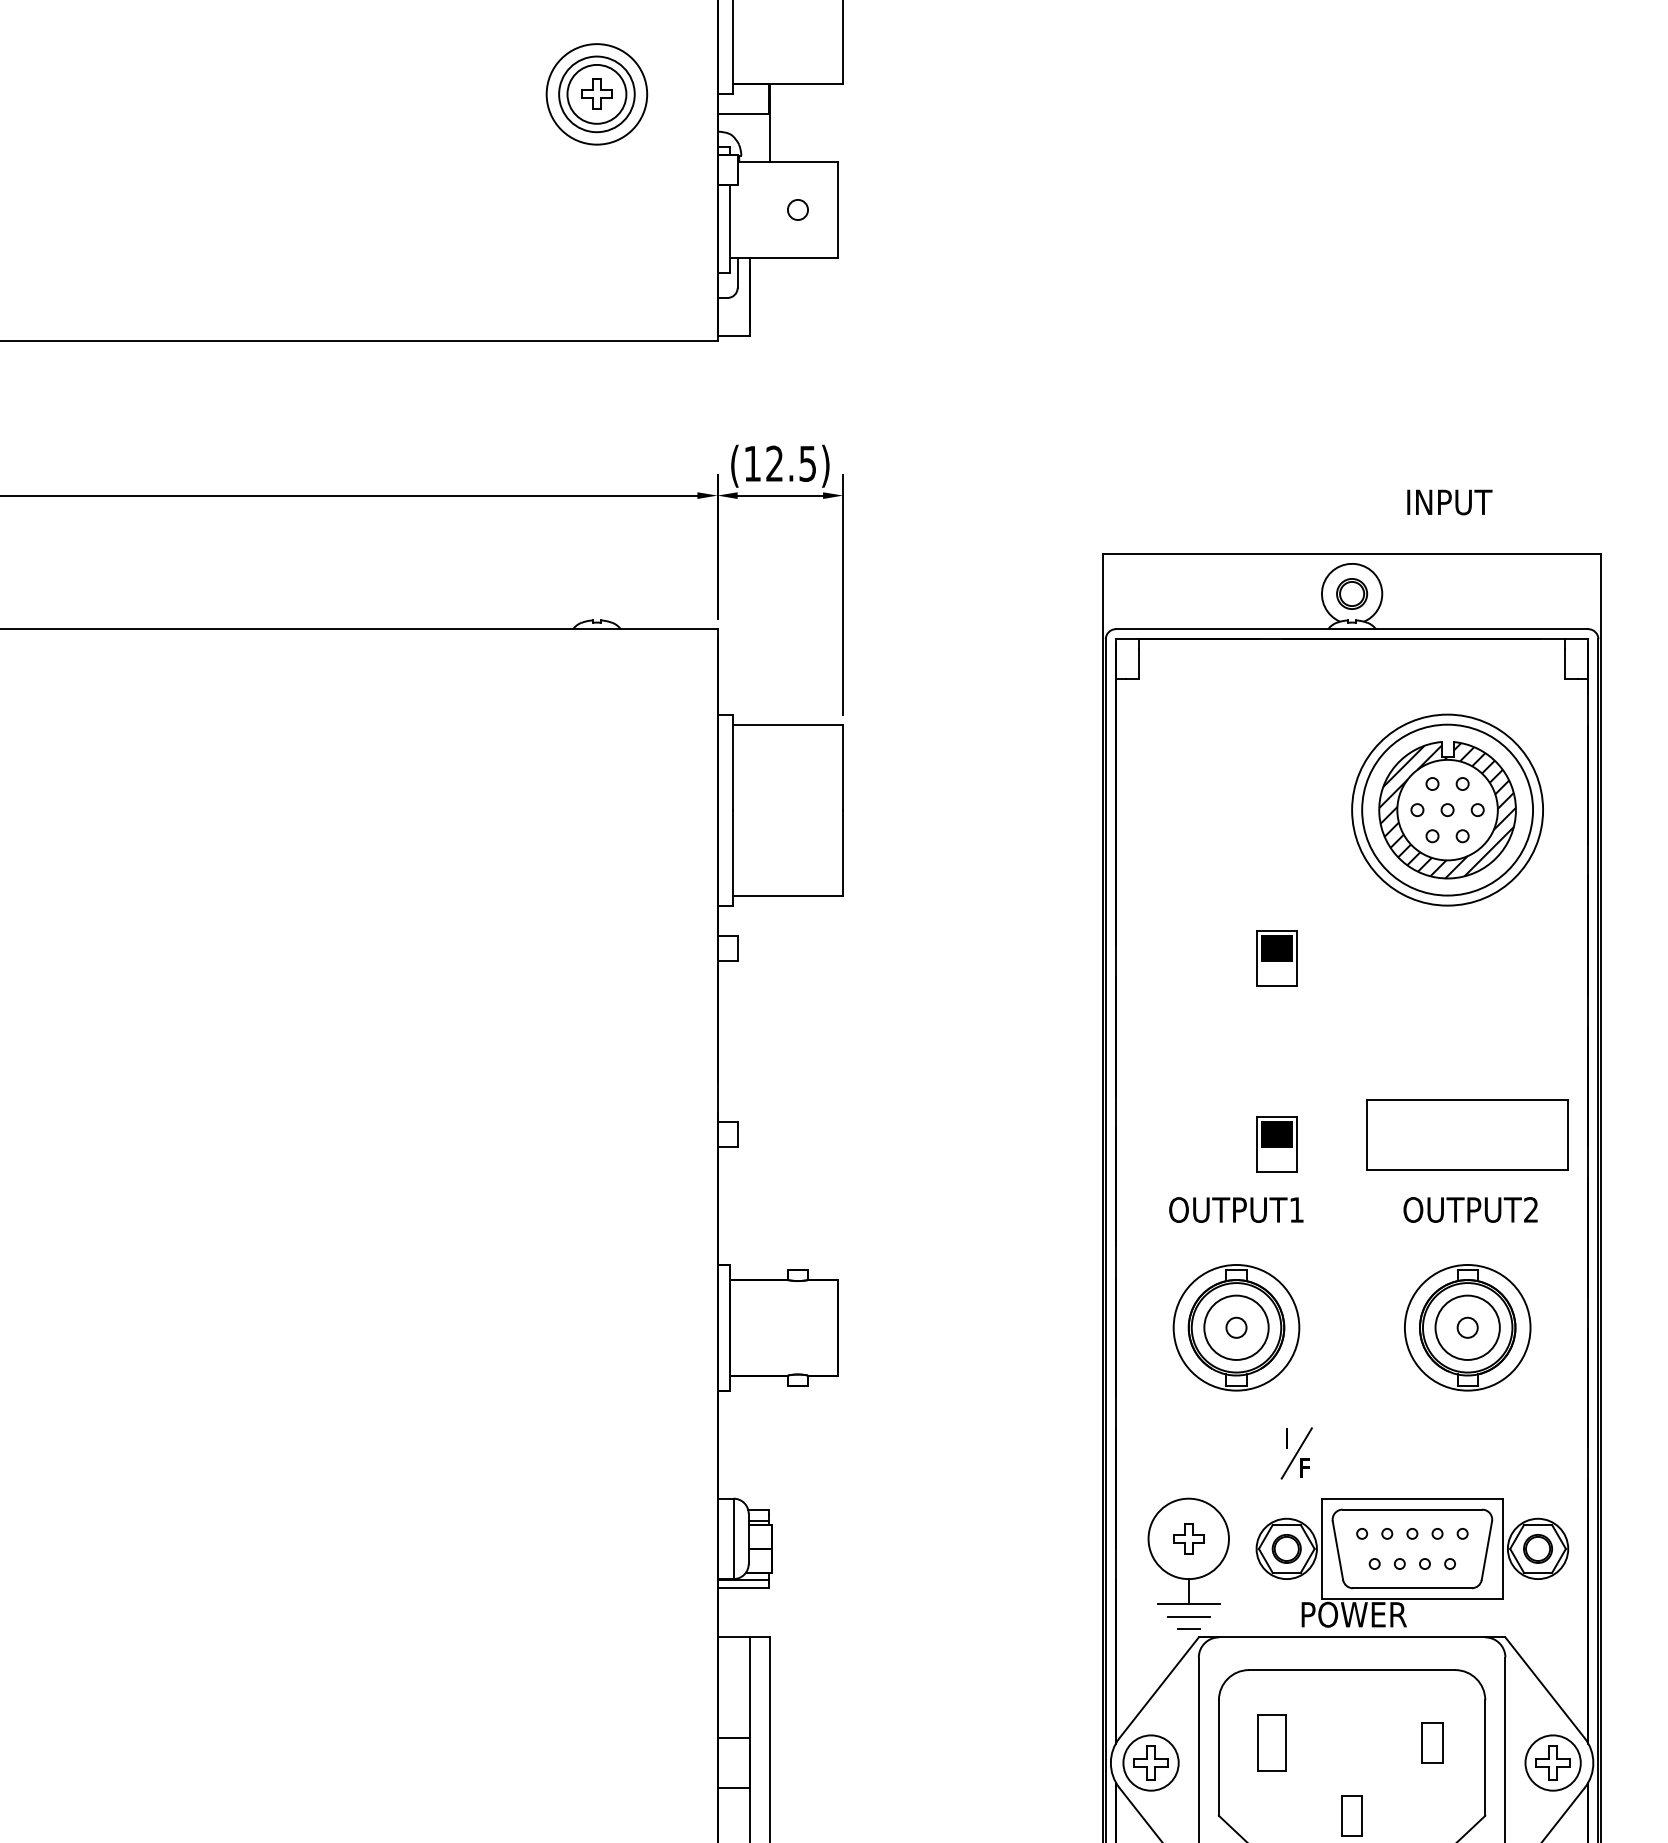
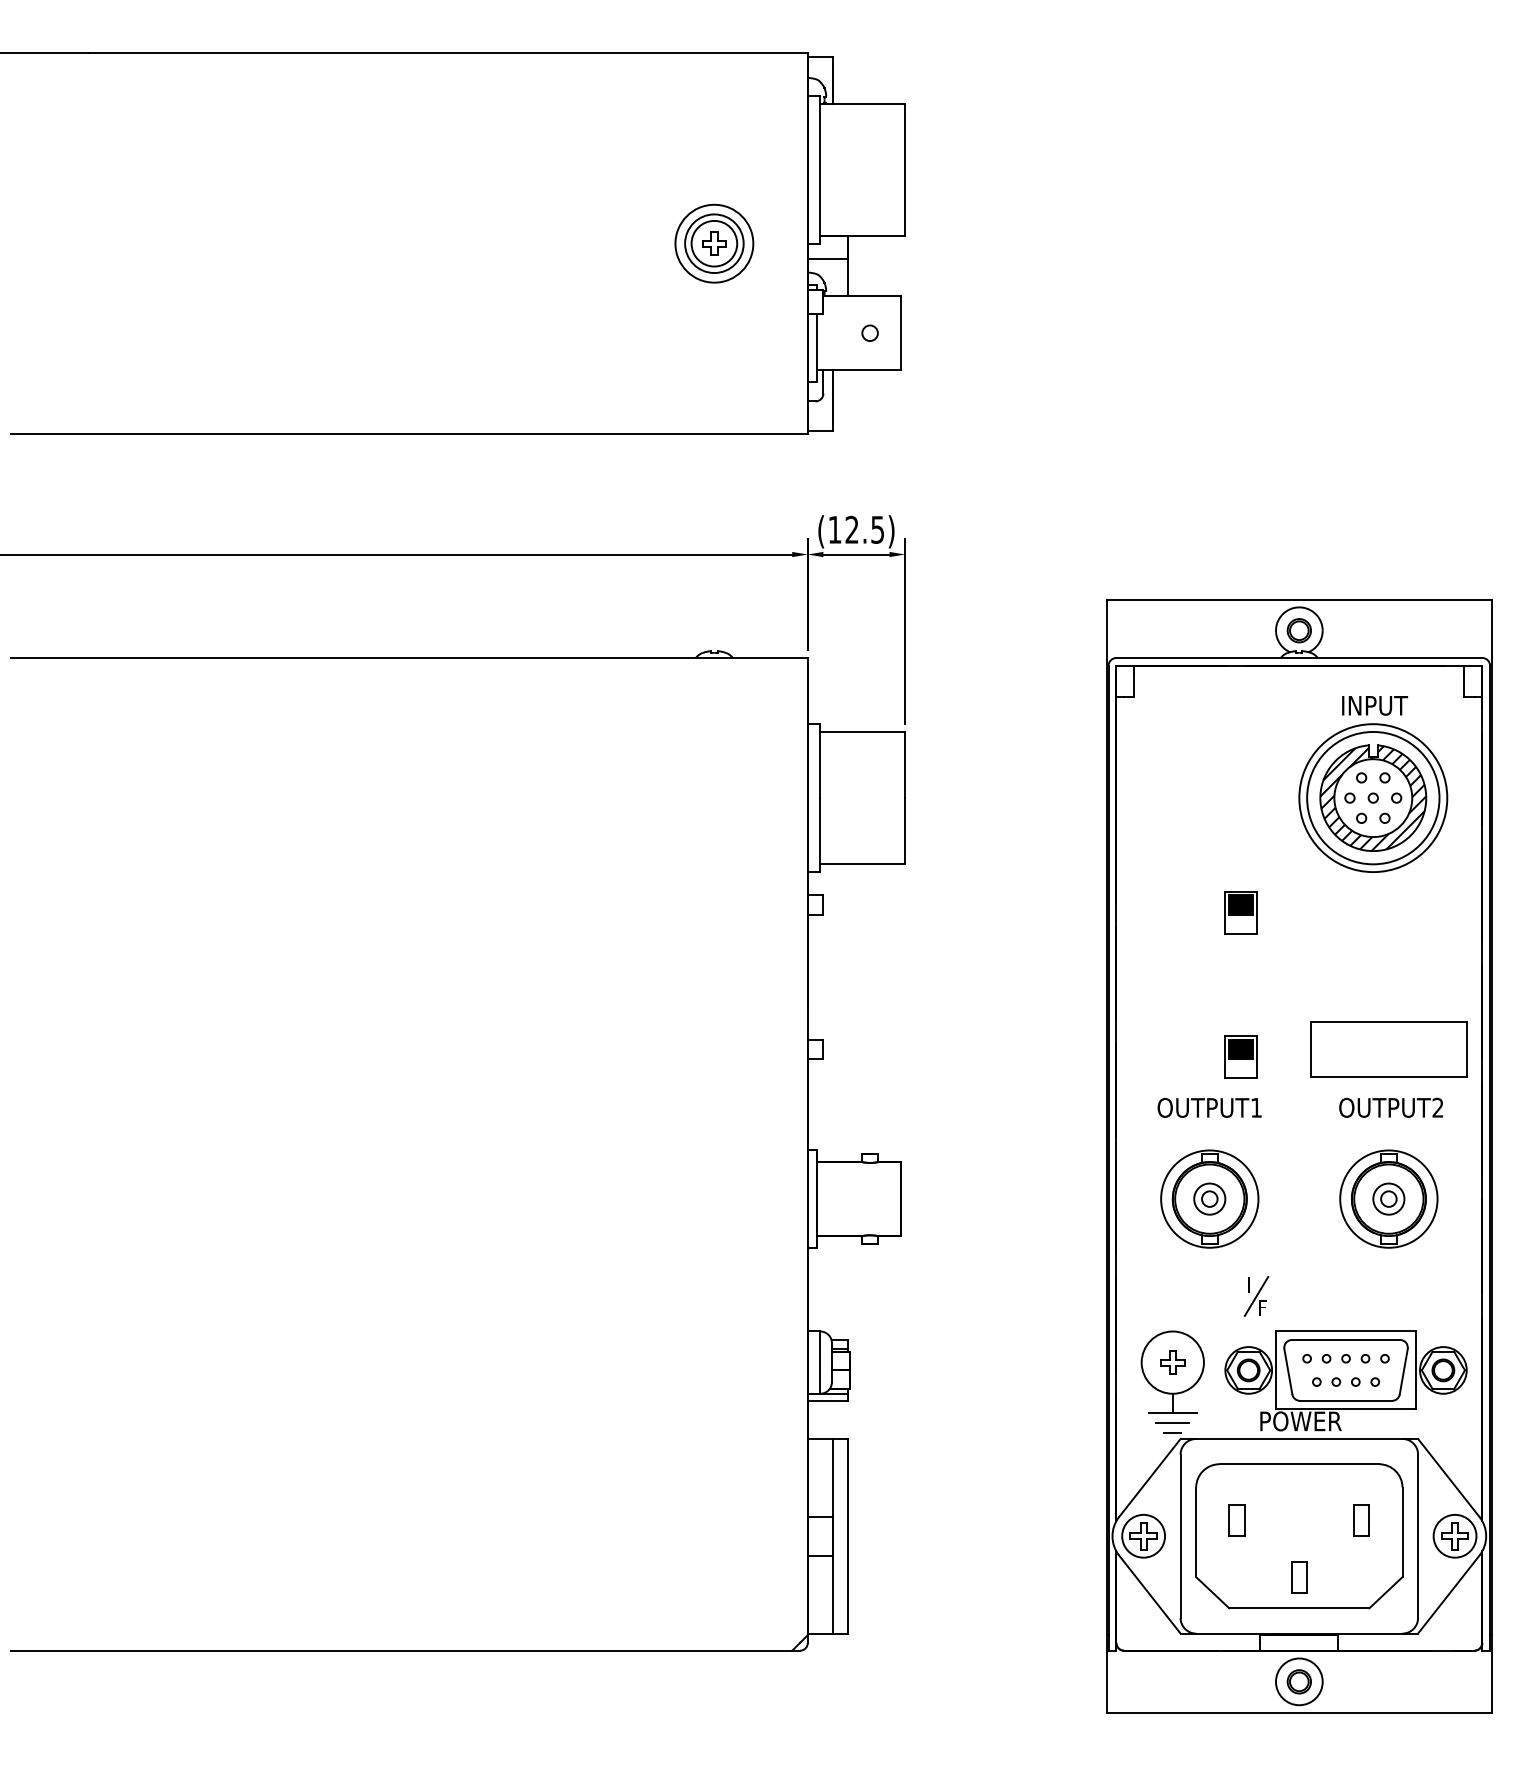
text: (1450, 502) -> (1375, 705), moved
circle: (1236, 1326) -> (1209, 1198), size x0.62
circle: (1467, 1326) -> (1388, 1198), size x0.62
part: (1270, 1742) -> (1236, 1520), size x0.71

